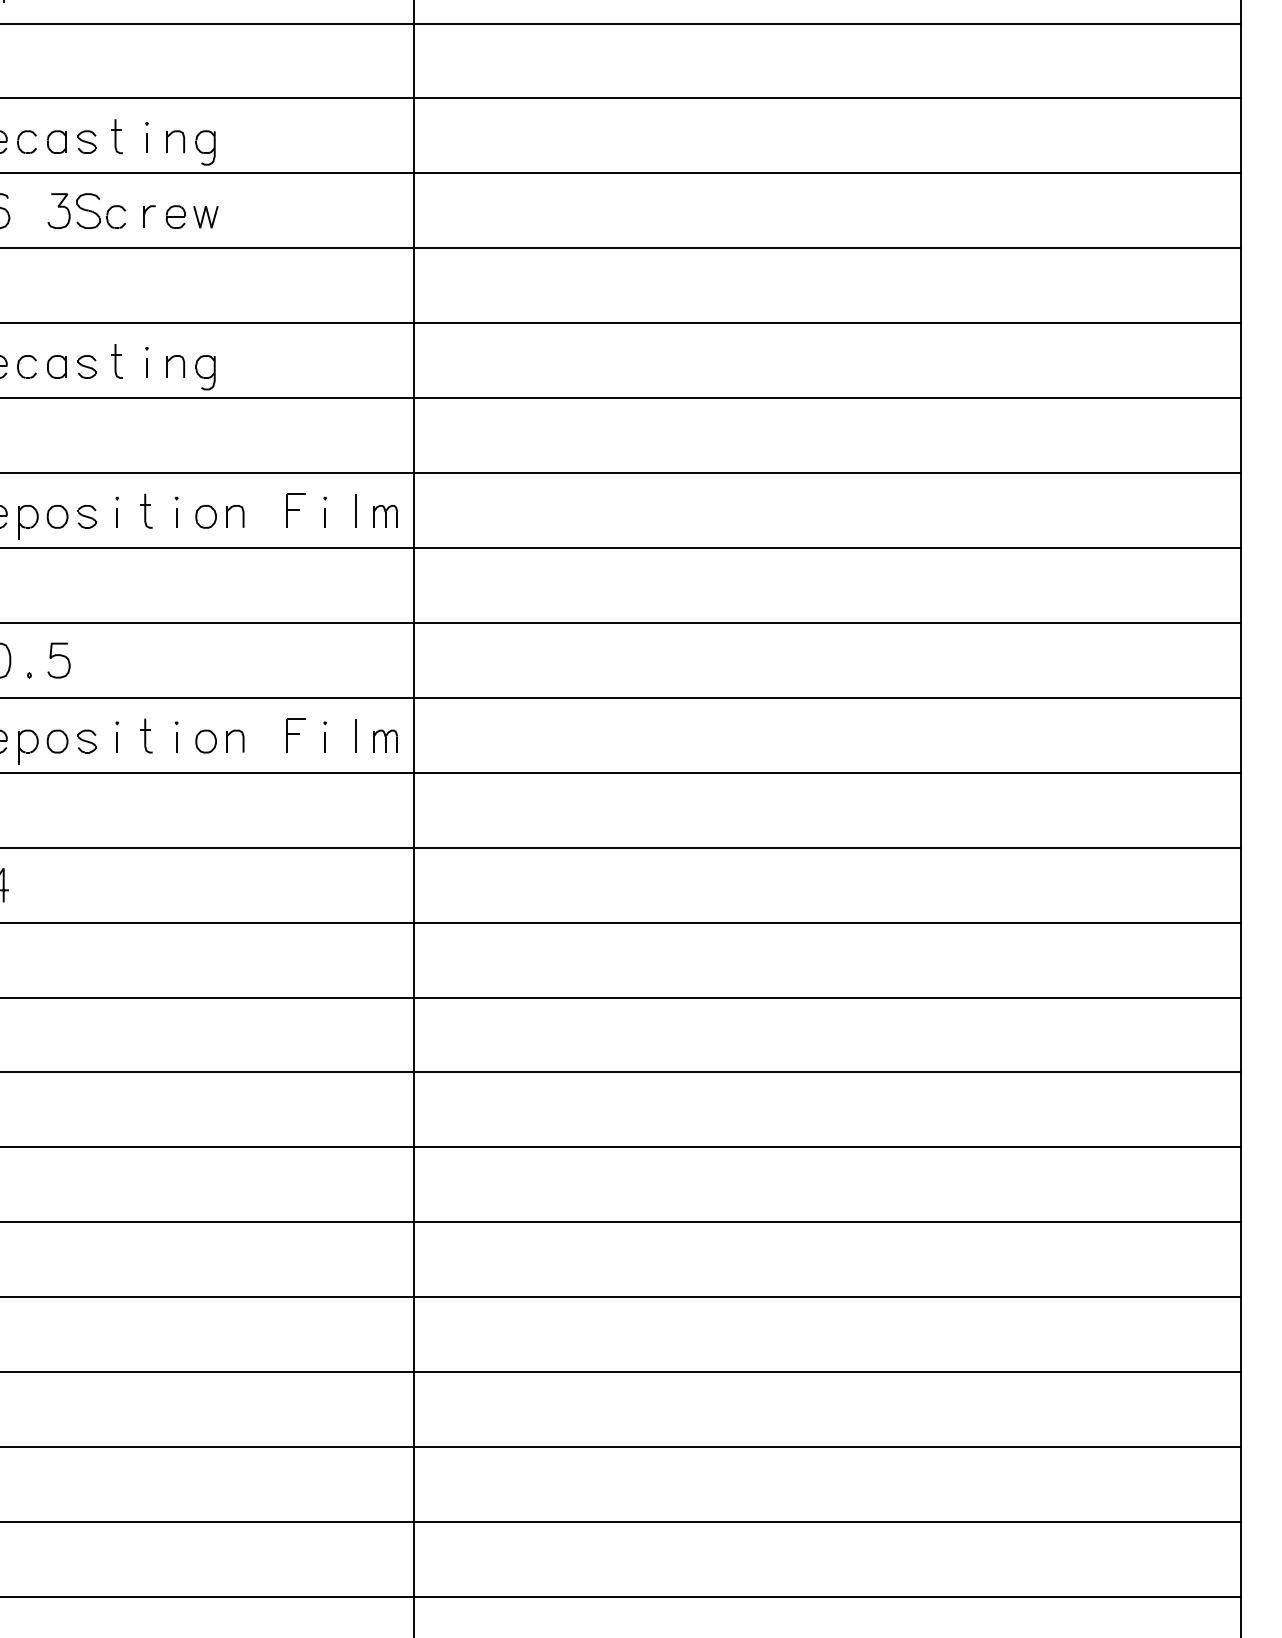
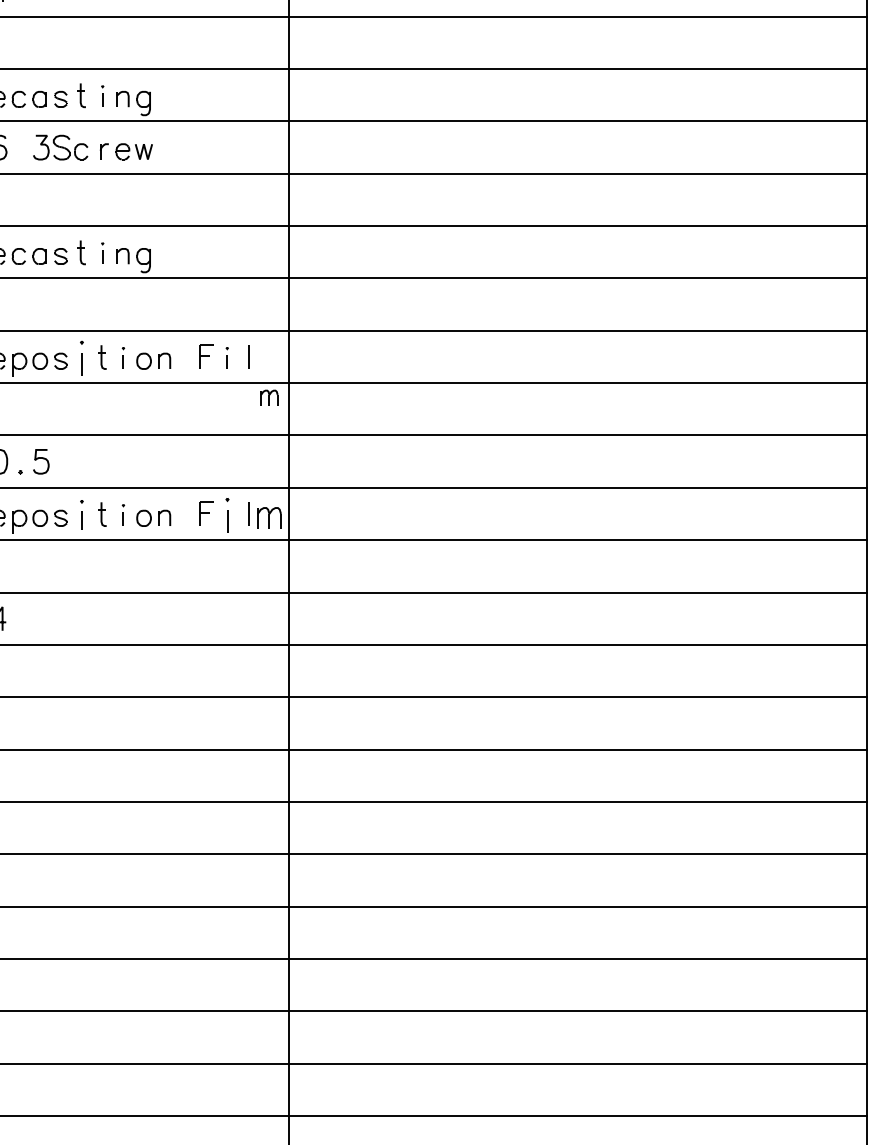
part: (116, 511) -> (81, 357), size x1.6
part: (385, 515) -> (269, 397), moved
part: (116, 736) -> (81, 514), size x1.4
part: (324, 736) -> (226, 514), size x1.6
part: (385, 740) -> (269, 517), size x1.4

